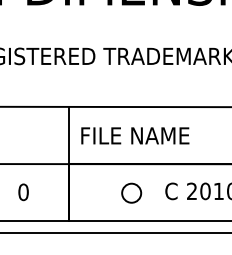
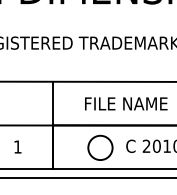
text: (135, 135) -> (126, 103), moved
text: (23, 191) -> (17, 146), 0 -> 1
circle: (131, 192) -> (100, 147), size x1.67

